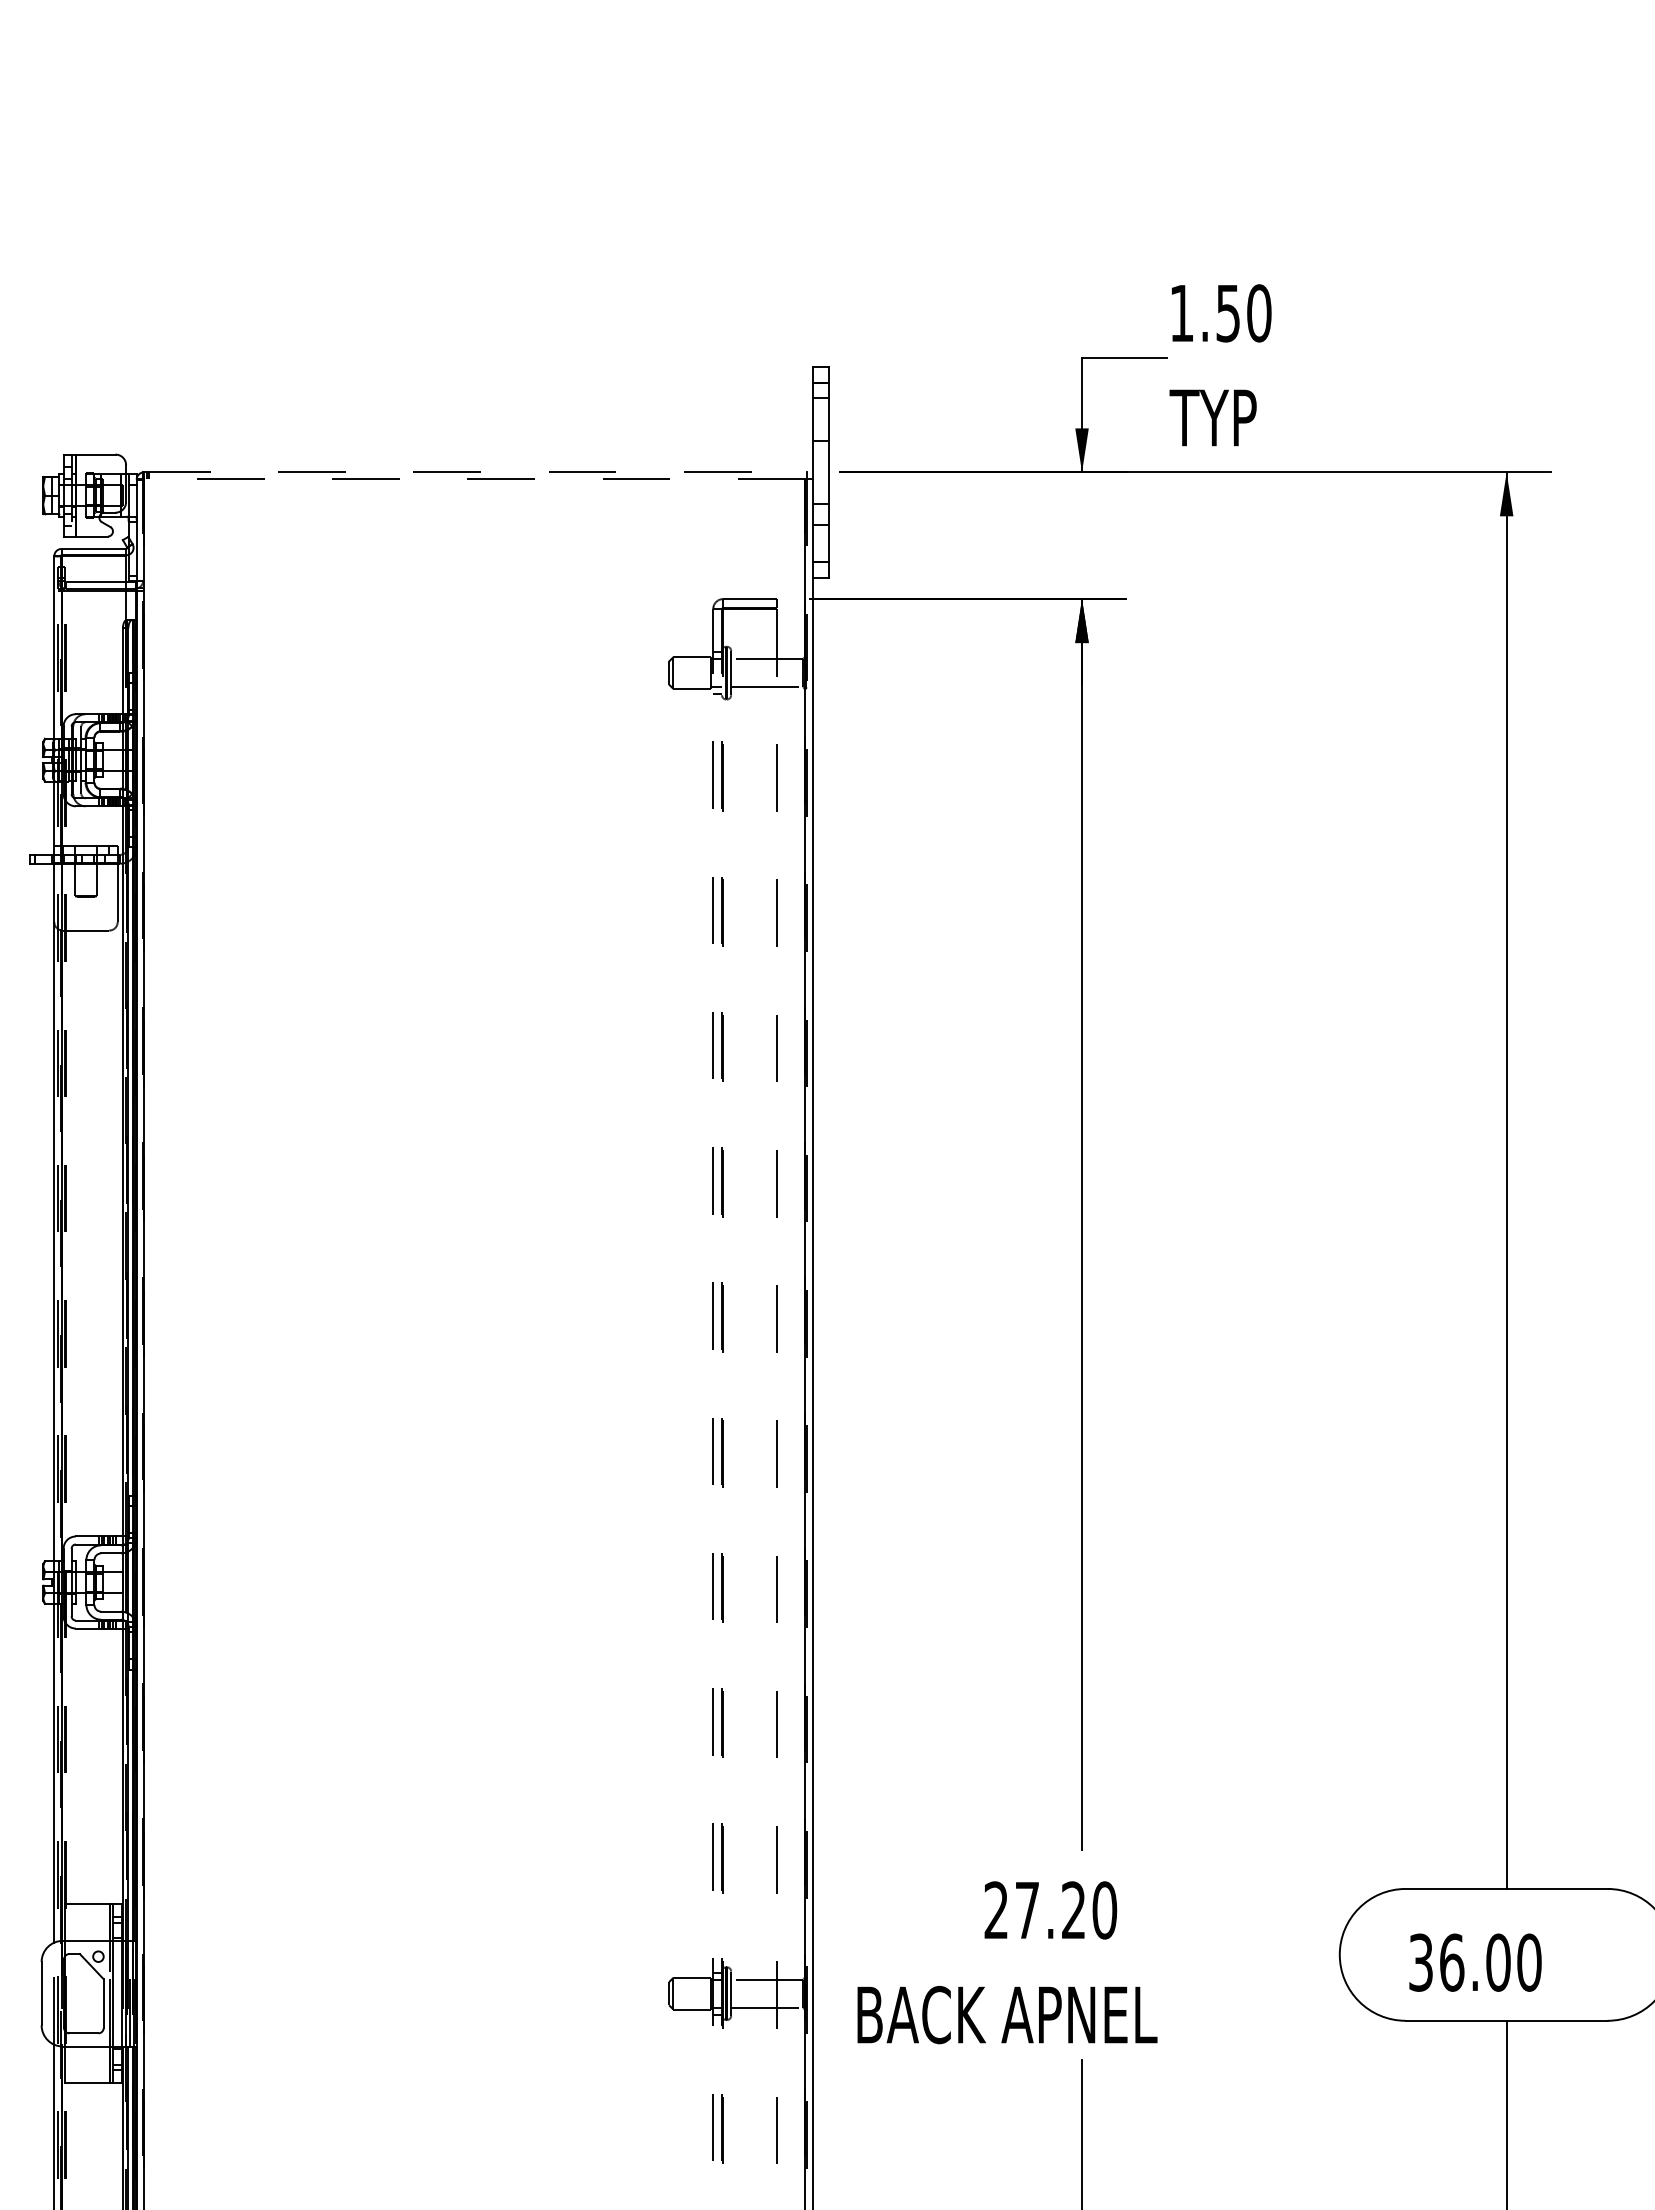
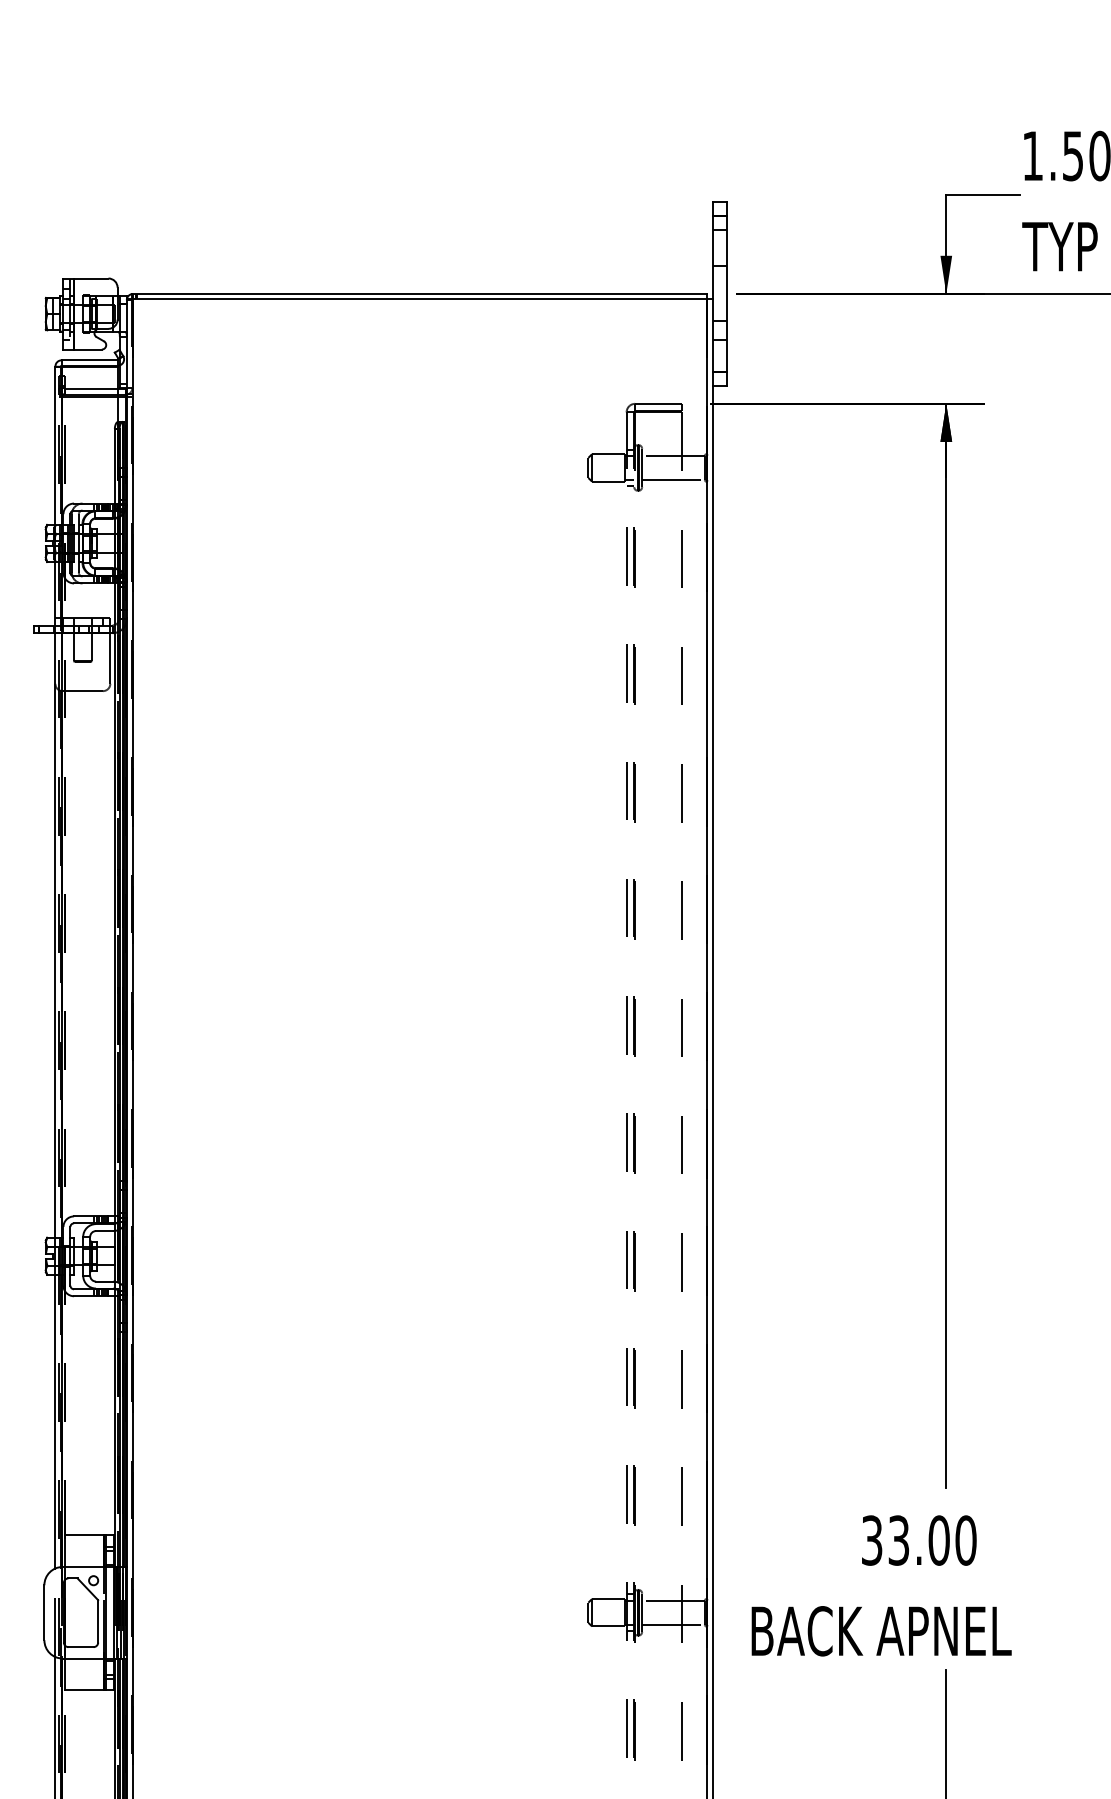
line: (474, 472) -> (419, 294), dashed -> solid
line: (474, 478) -> (419, 299), dashed -> solid
text: (1035, 1910) -> (905, 1540), 27.20 -> 33.00

